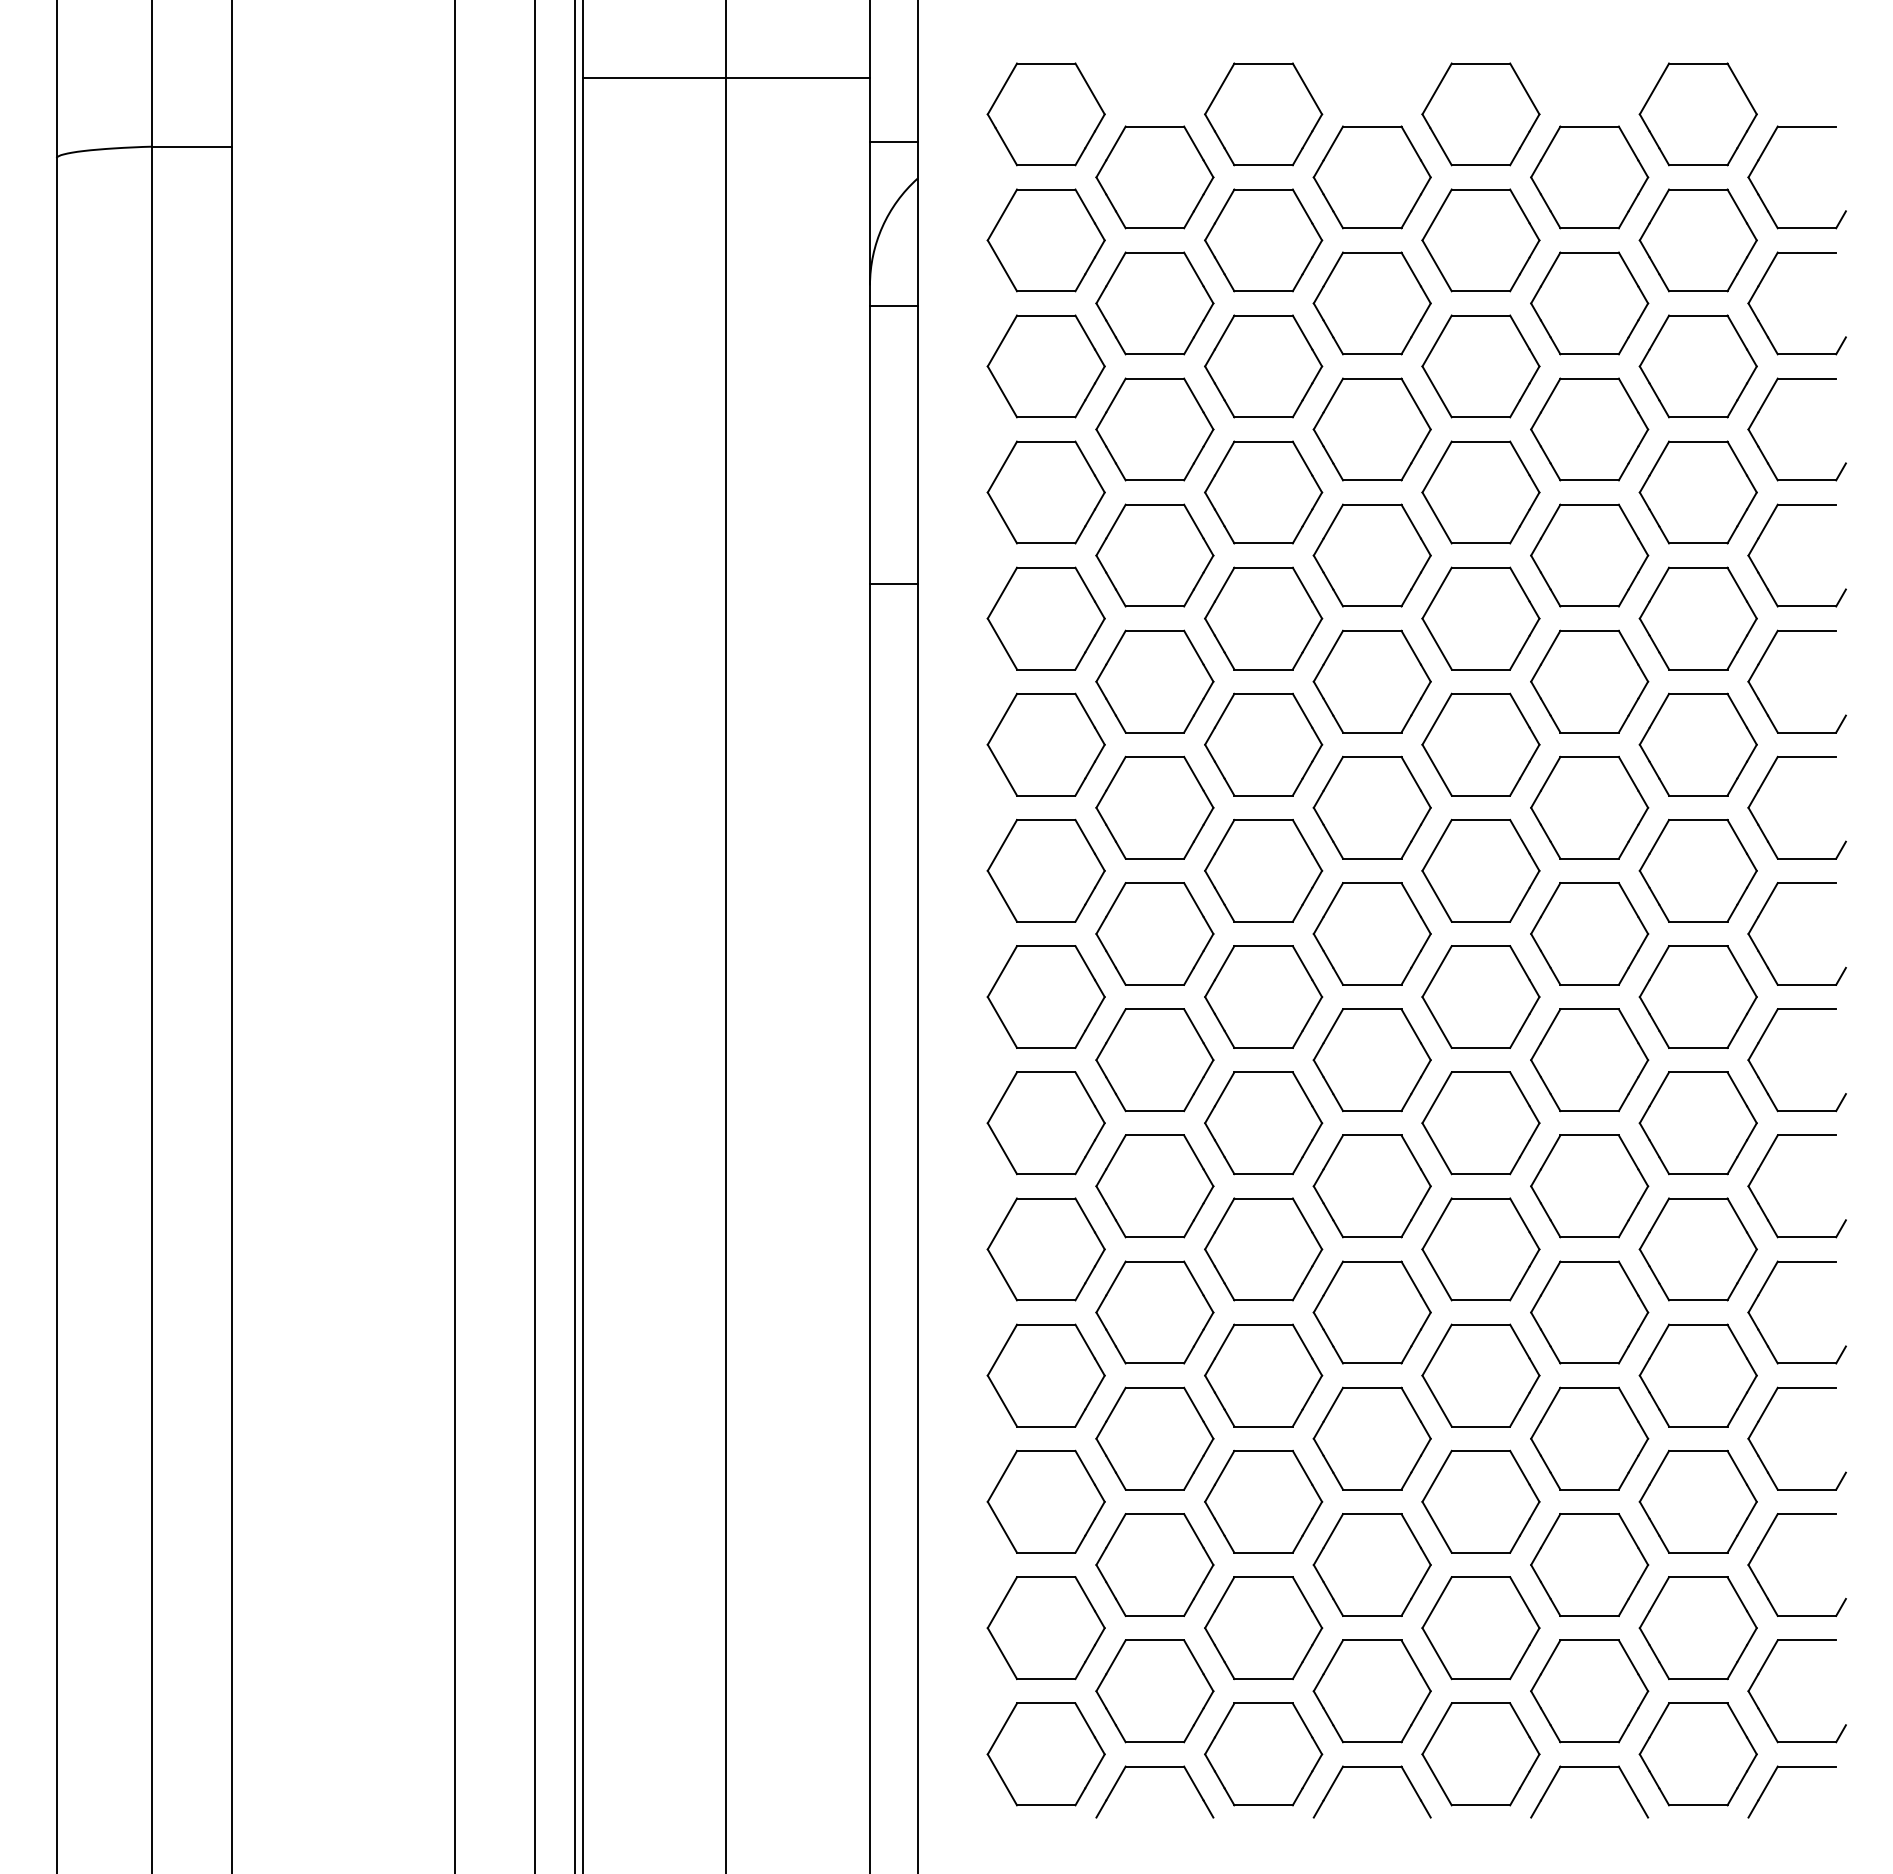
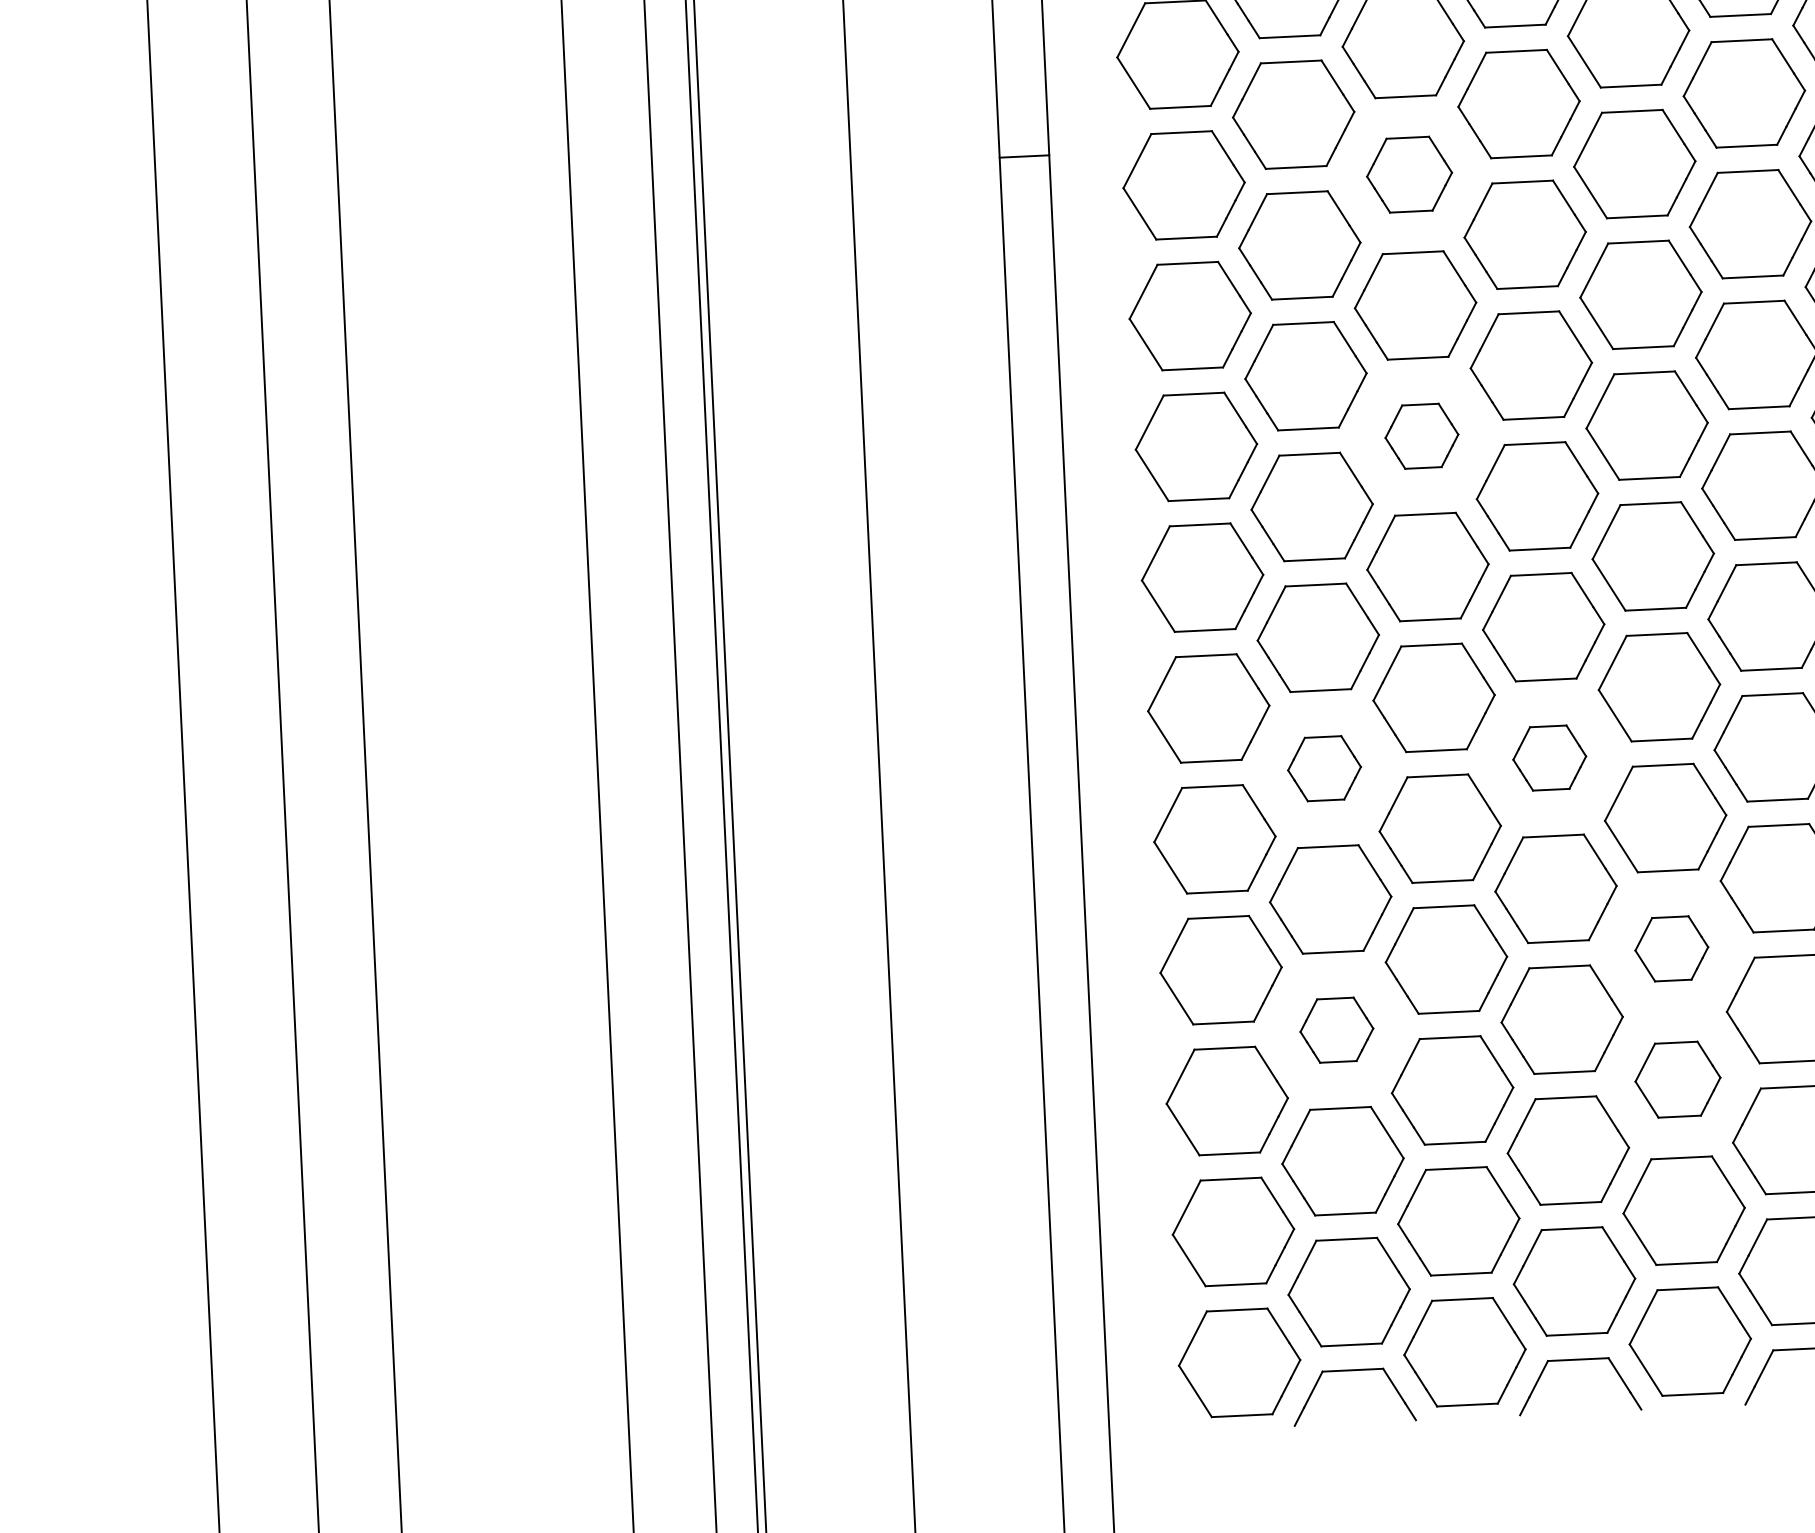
part: (1263, 618) -> (1409, 174), size x0.7
part: (1263, 870) -> (1421, 435), size x0.6
part: (1154, 1186) -> (1324, 768), size x0.6
part: (1371, 1186) -> (1549, 758), size x0.6
part: (1480, 1375) -> (1671, 948), size x0.6
part: (1154, 1438) -> (1336, 1030), size x0.6
part: (1480, 1501) -> (1677, 1079), size x0.7

